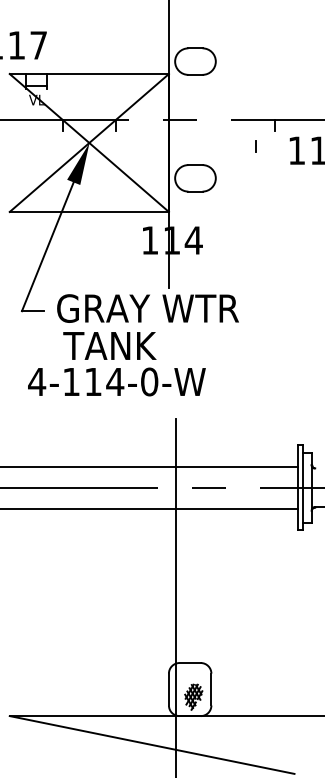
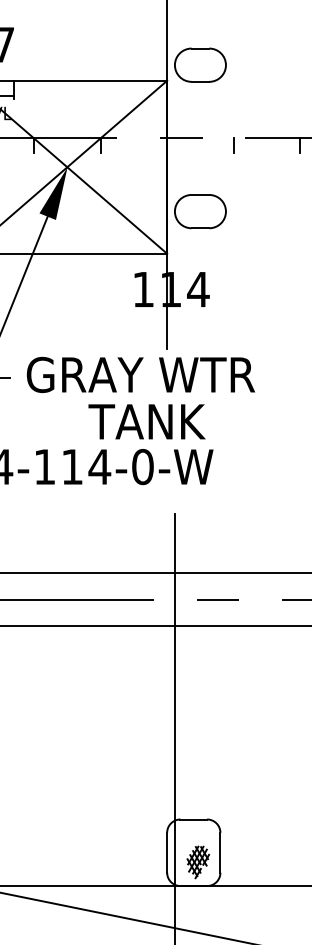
line: (255, 146) -> (233, 145), moved
text: (109, 345) -> (146, 421), moved

